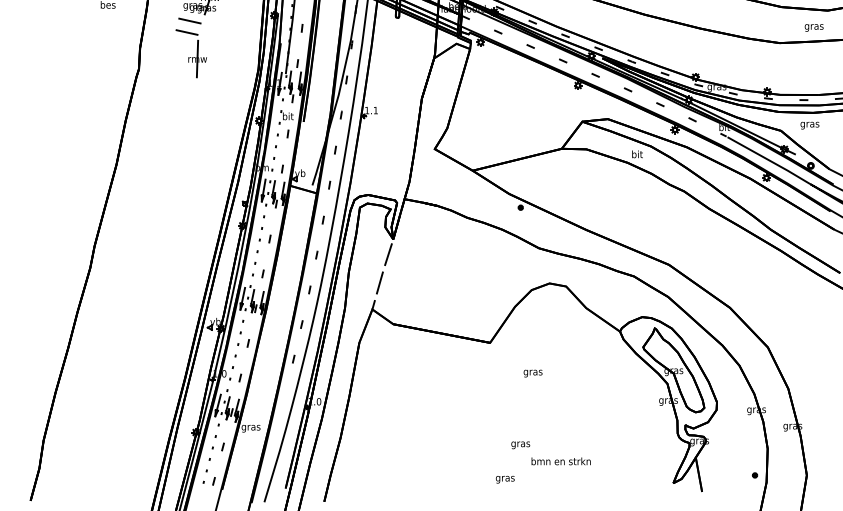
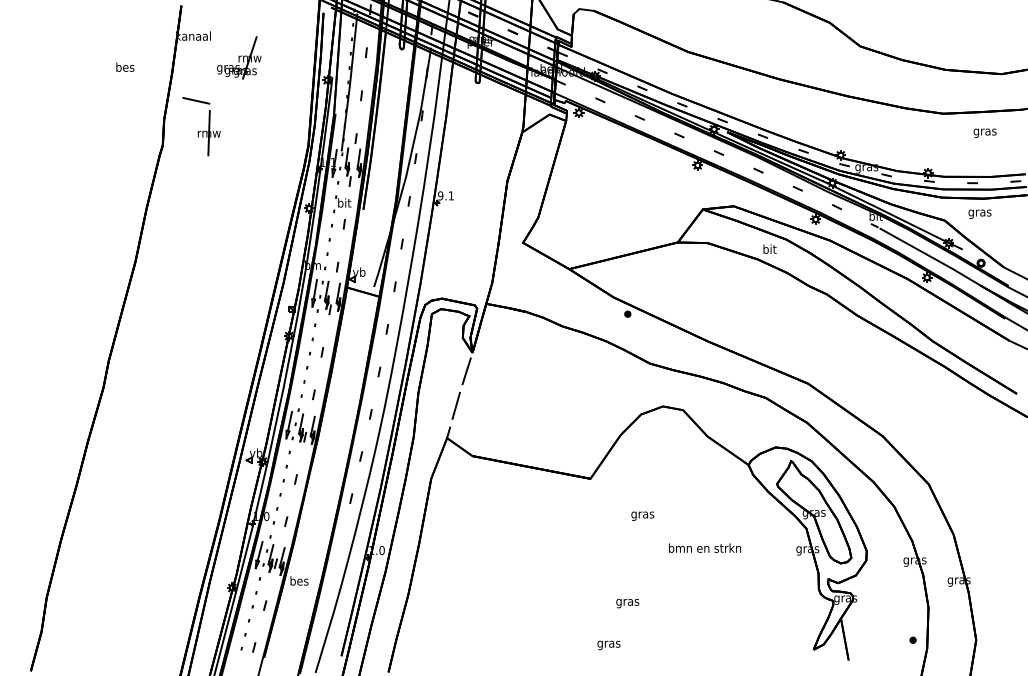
line: (188, 20) -> (223, 86), removed
text: (813, 27) -> (984, 132), moved
part: (191, 53) -> (201, 126), moved
text: (366, 110) -> (440, 195), 1.1 -> 9.1
text: (250, 428) -> (298, 582), gras -> bes
text: (561, 460) -> (705, 547), moved

